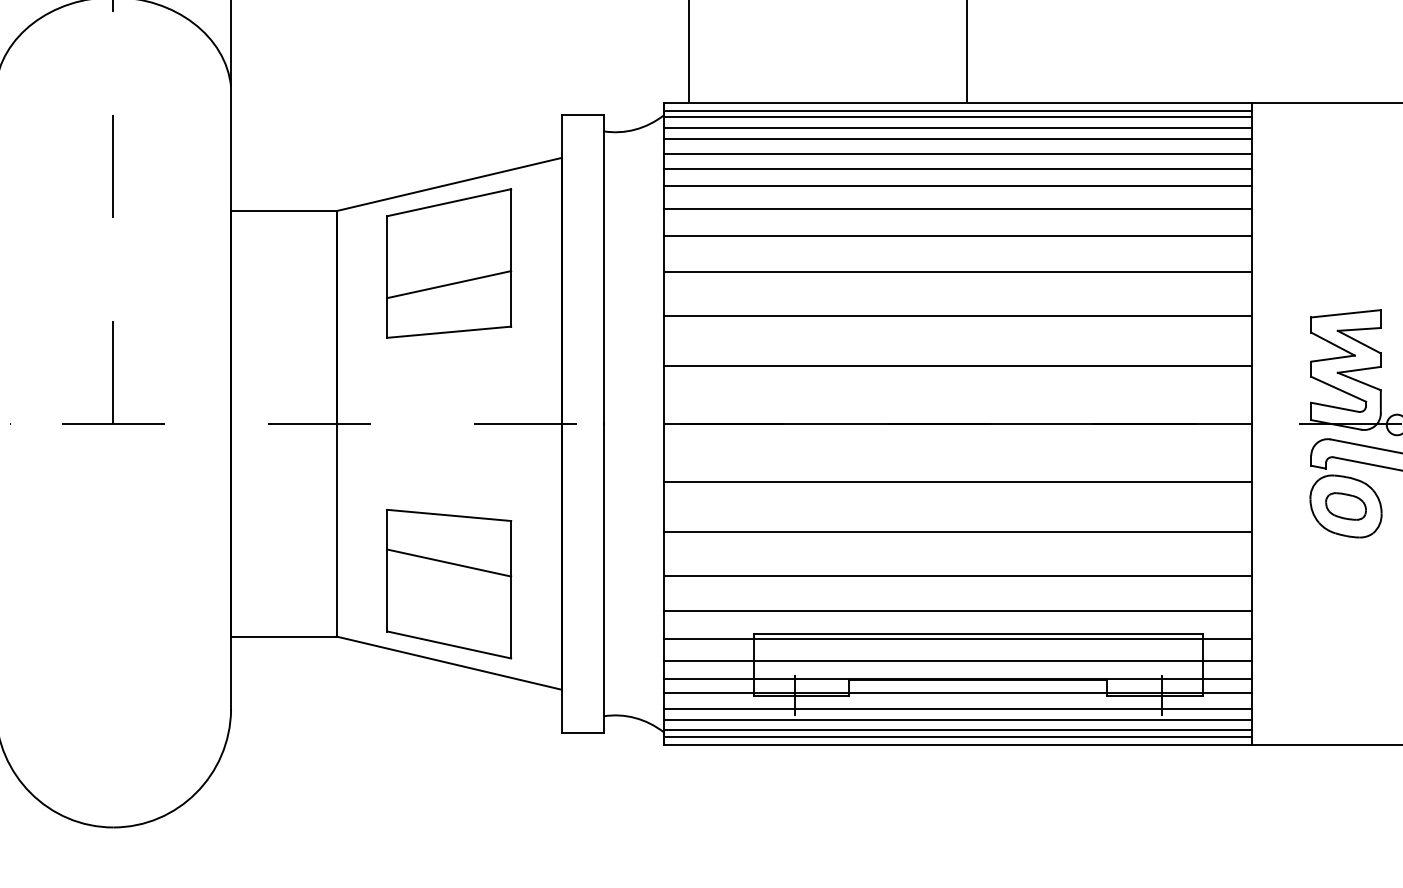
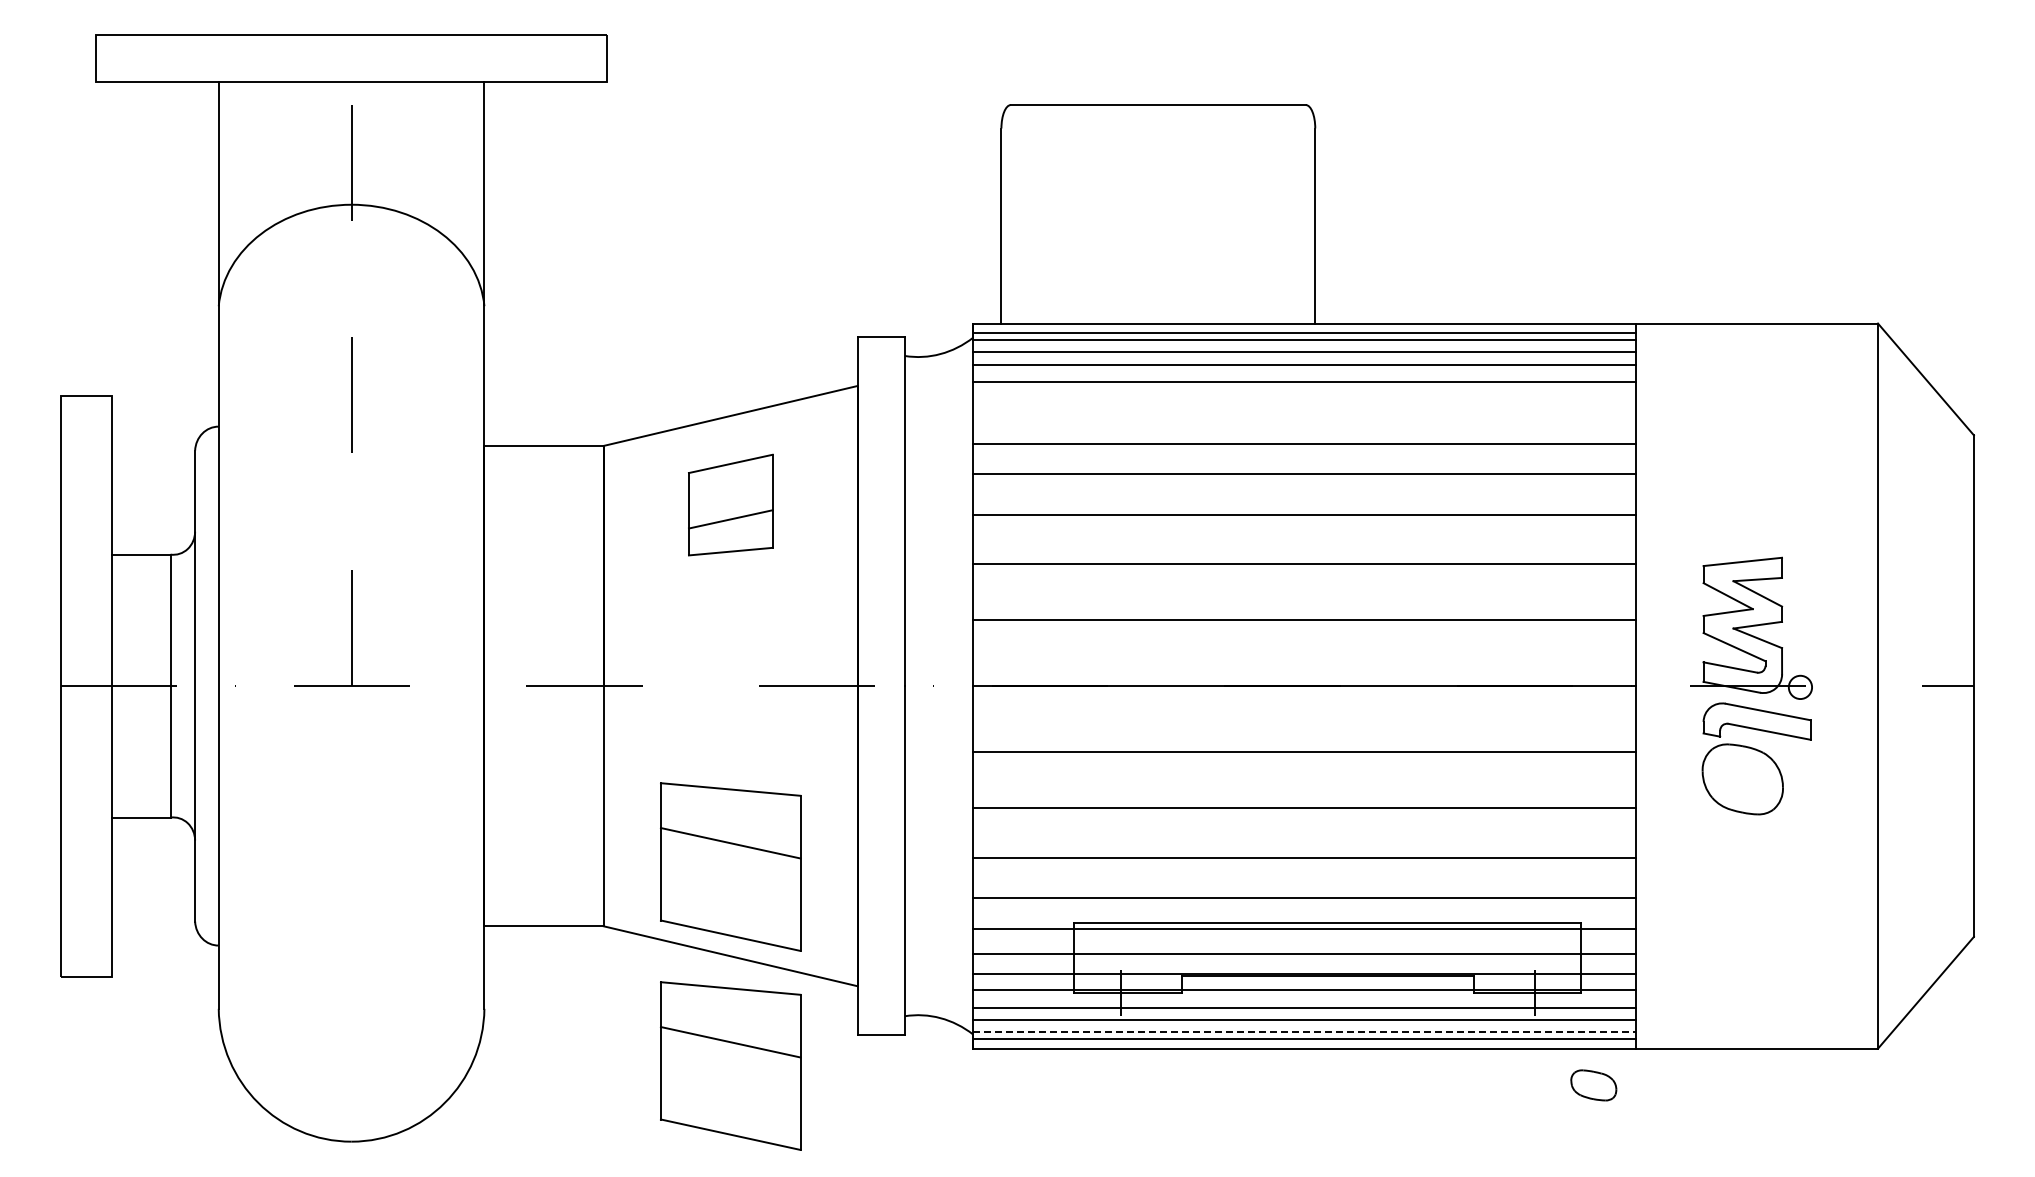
line: (957, 169) -> (1304, 398), removed
line: (957, 186) -> (1304, 418), removed
part: (449, 262) -> (730, 504), size x0.6
part: (1345, 506) -> (1593, 1085), moved
line: (957, 729) -> (1304, 1031), solid -> dashed
part: (449, 759) -> (730, 1065), added

